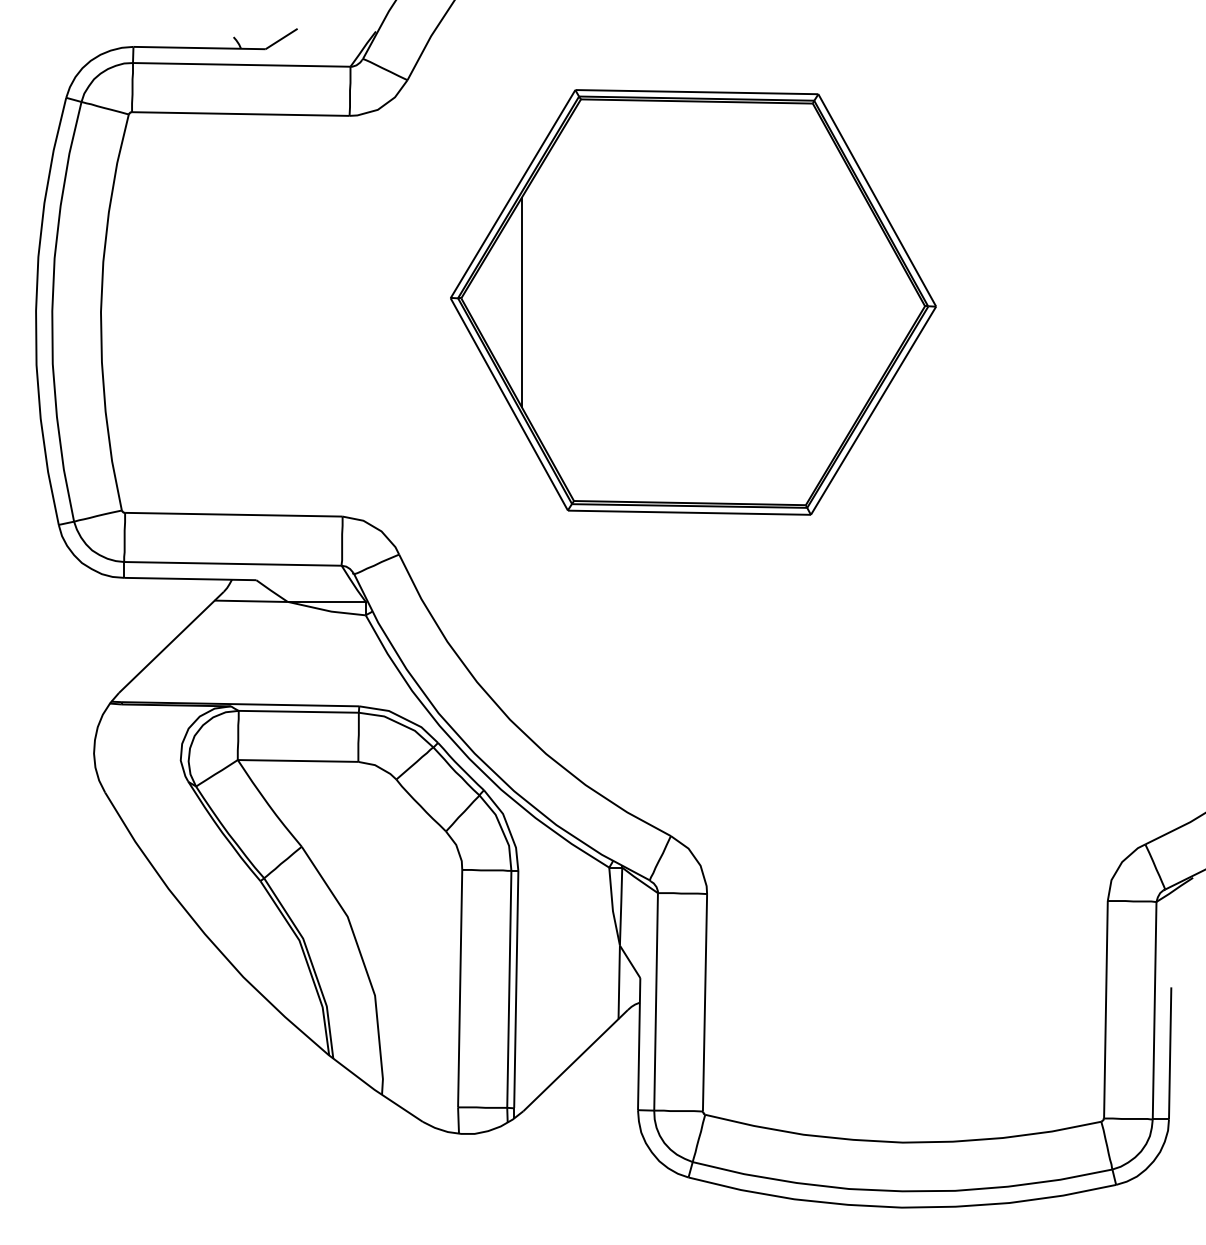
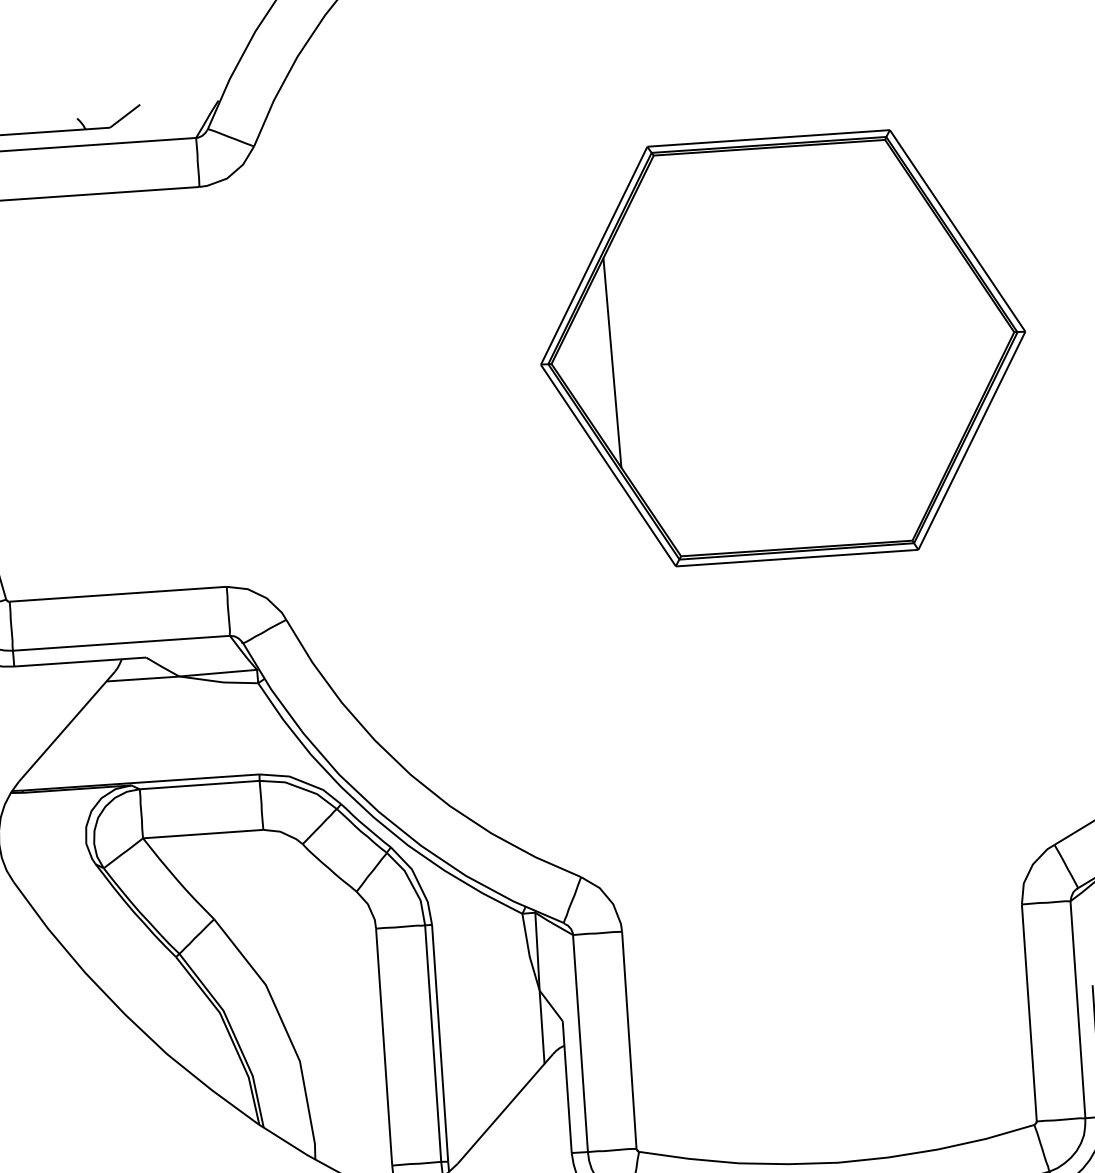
part: (693, 302) -> (783, 348), moved

